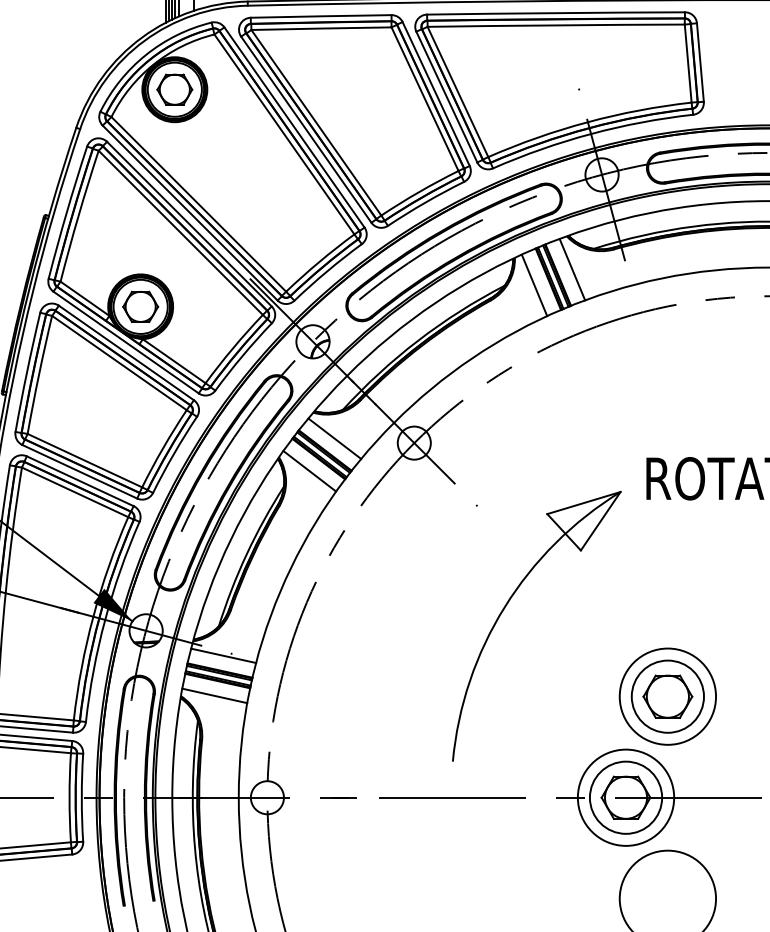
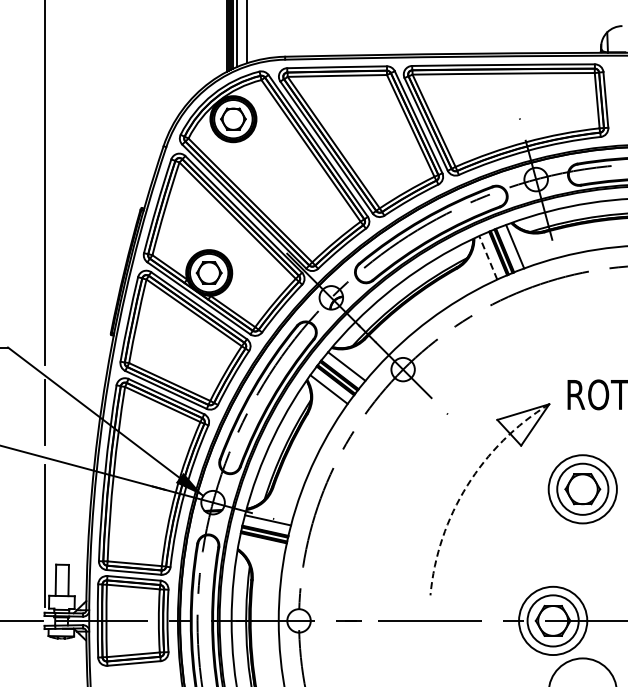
line: (534, 284) -> (488, 257), solid -> dashed
arc: (505, 606) -> (467, 485), solid -> dashed
line: (214, 695) -> (261, 548), removed
part: (667, 696) -> (582, 489), moved

